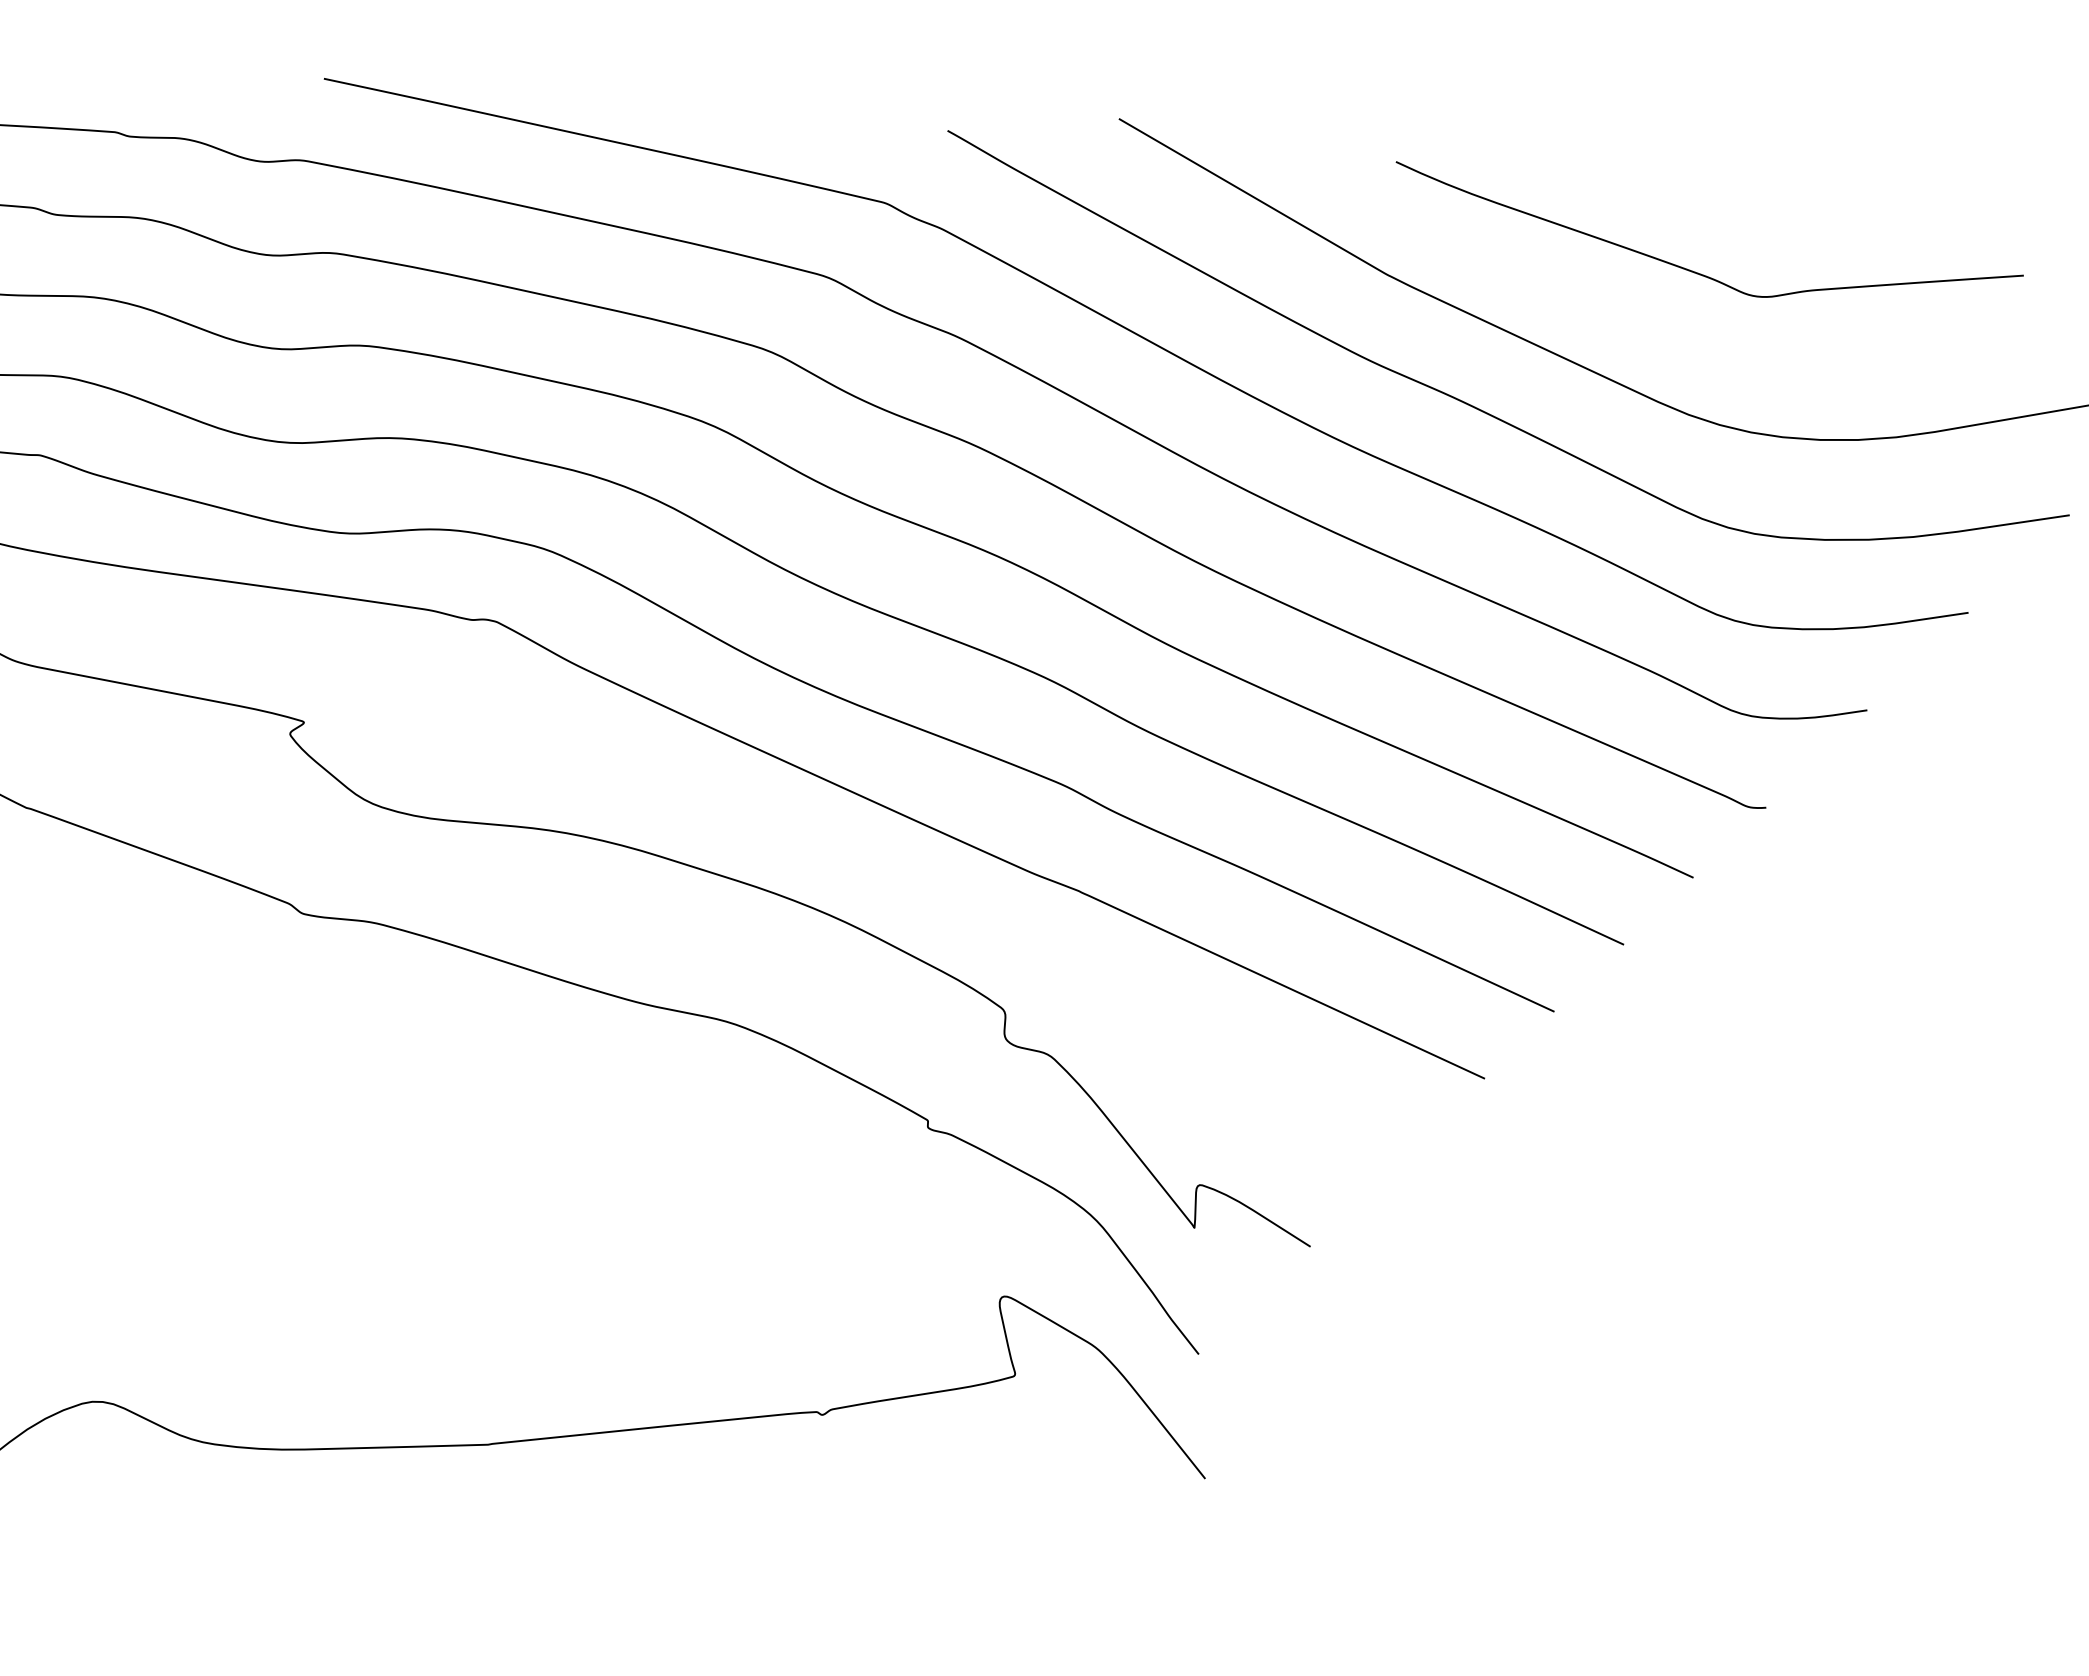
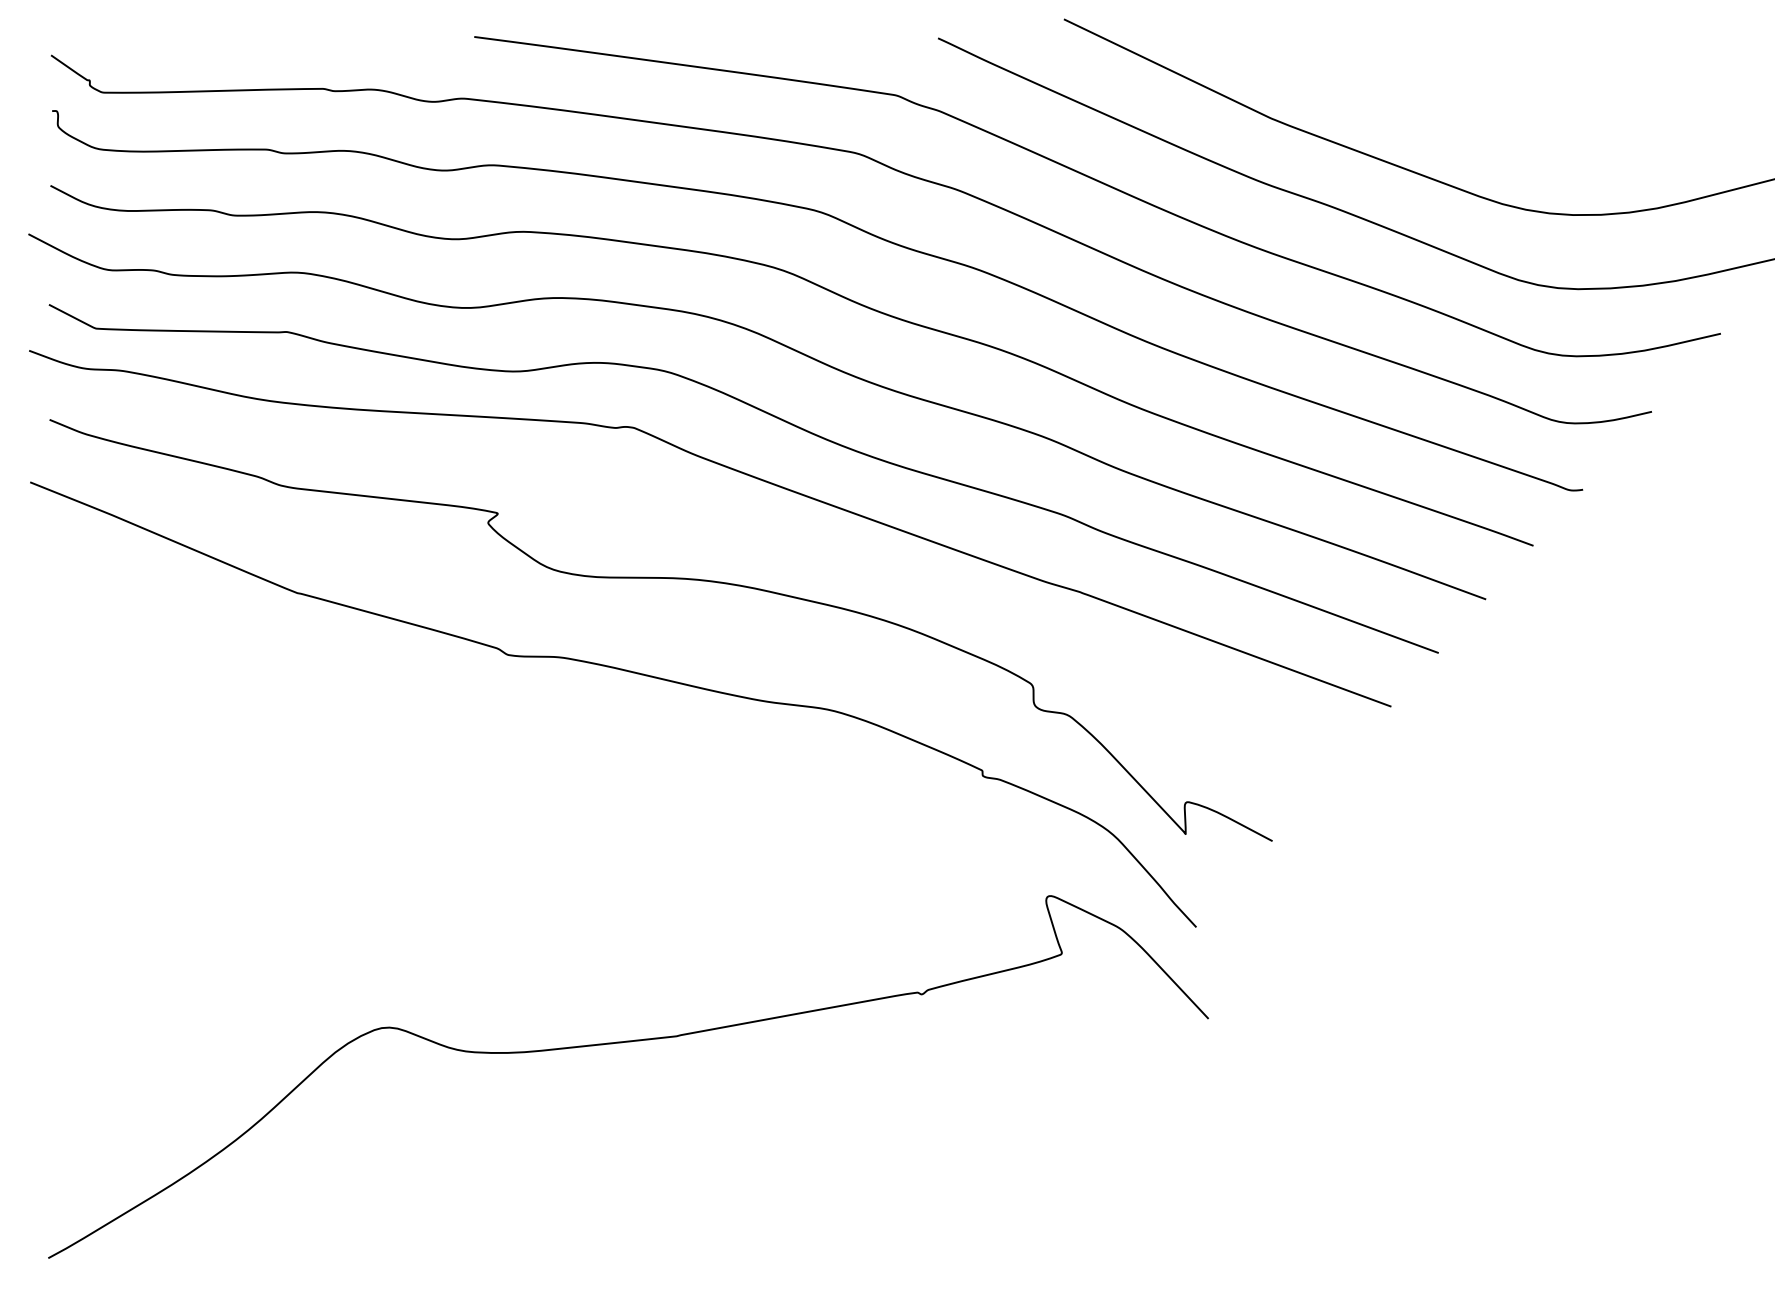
curve: (1696, 271) -> (1499, 97), removed

